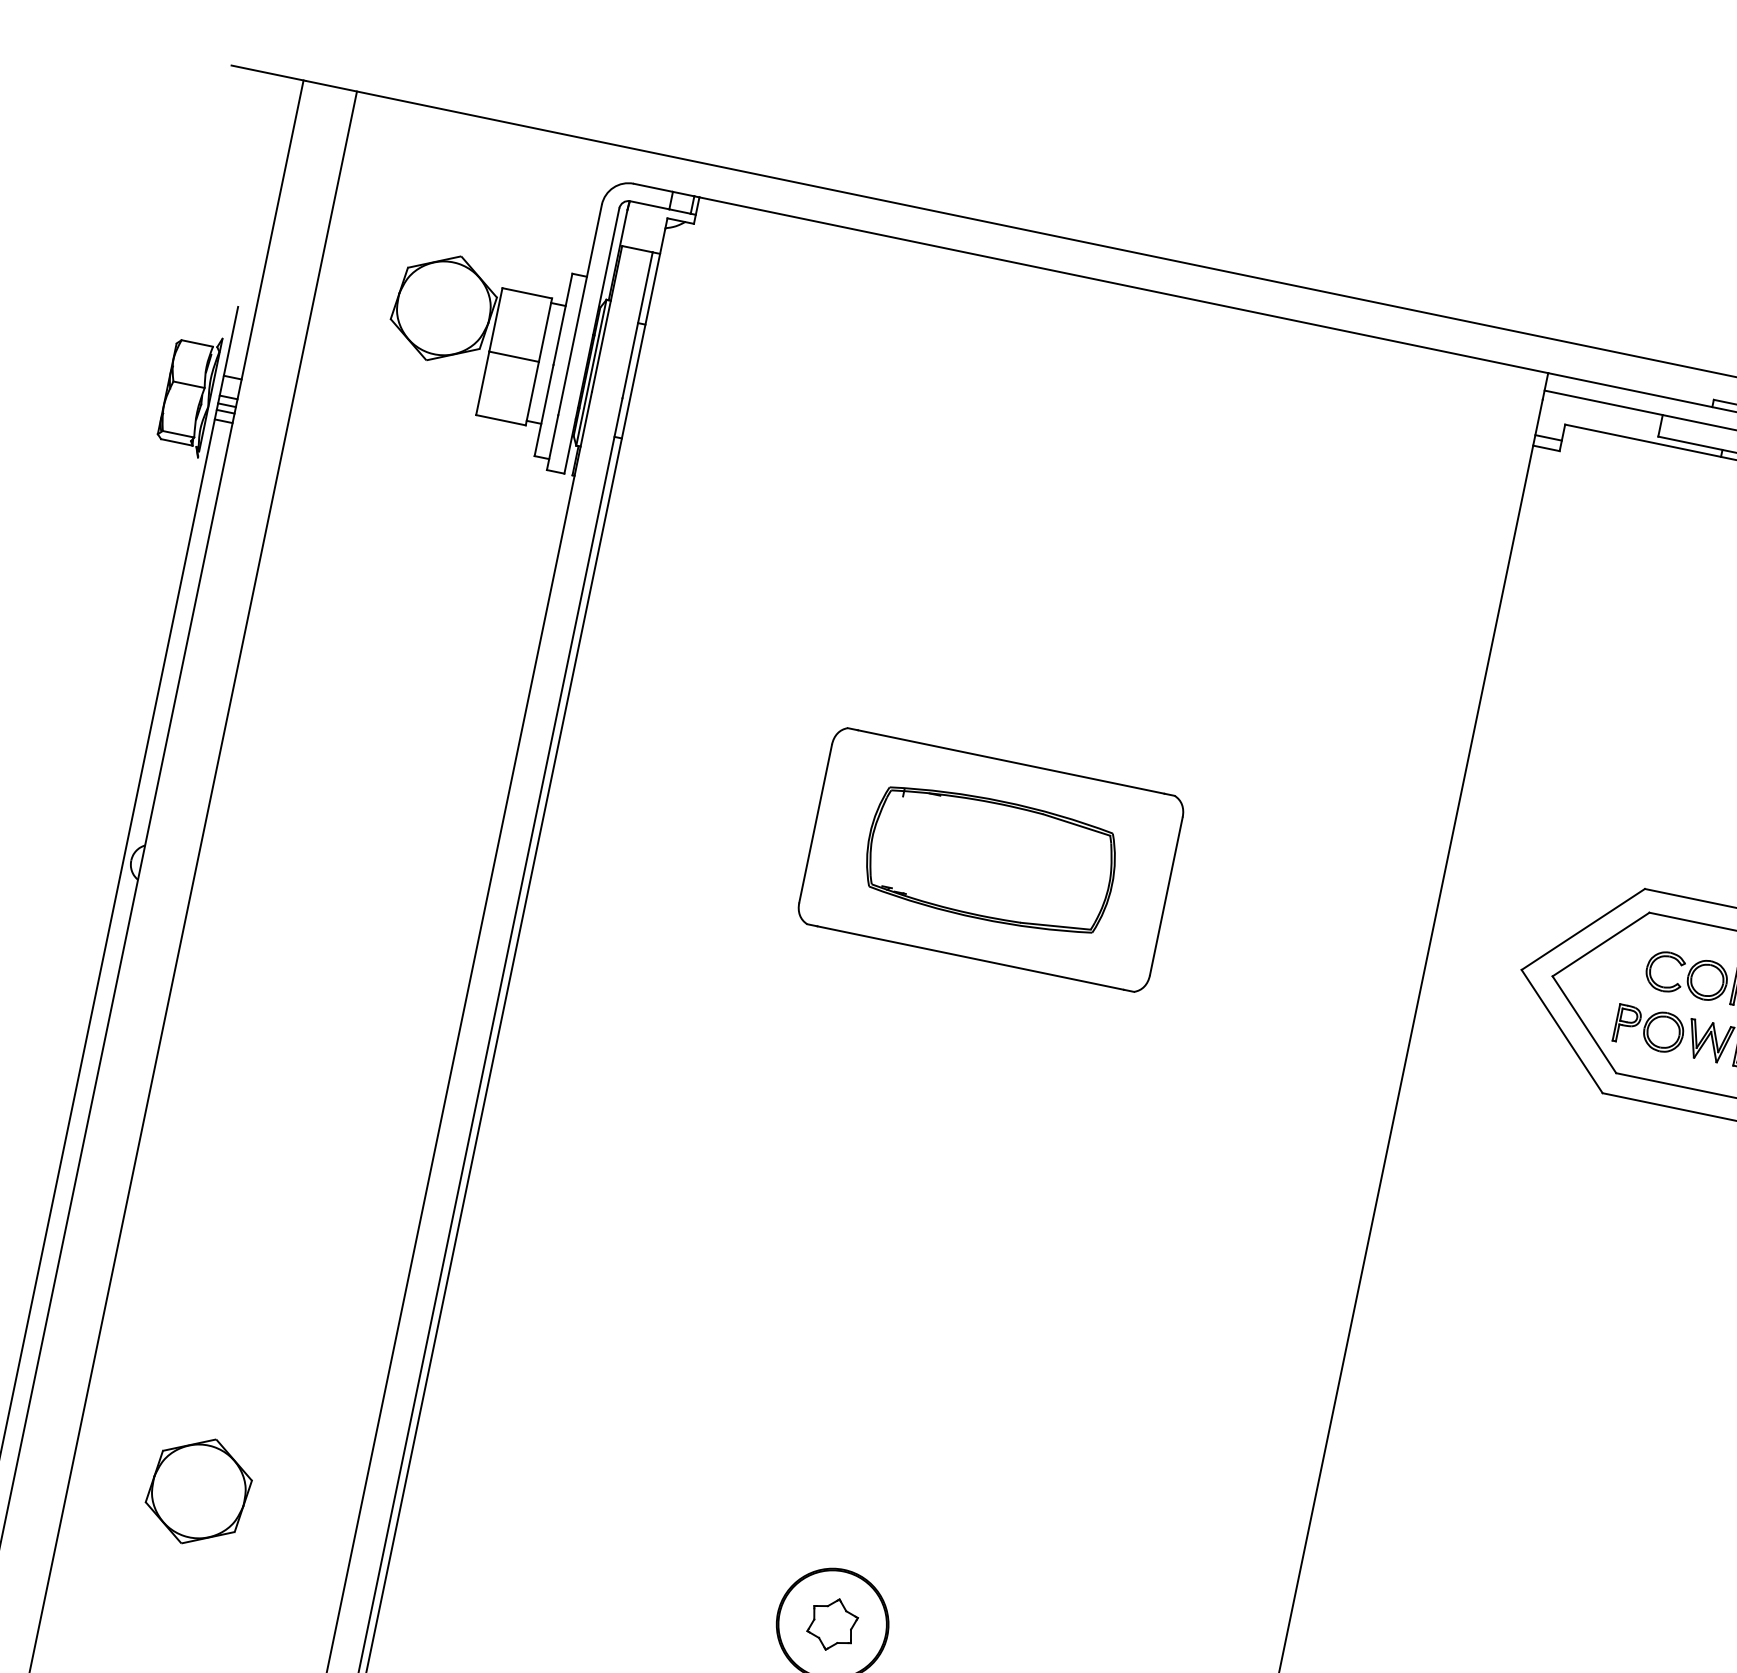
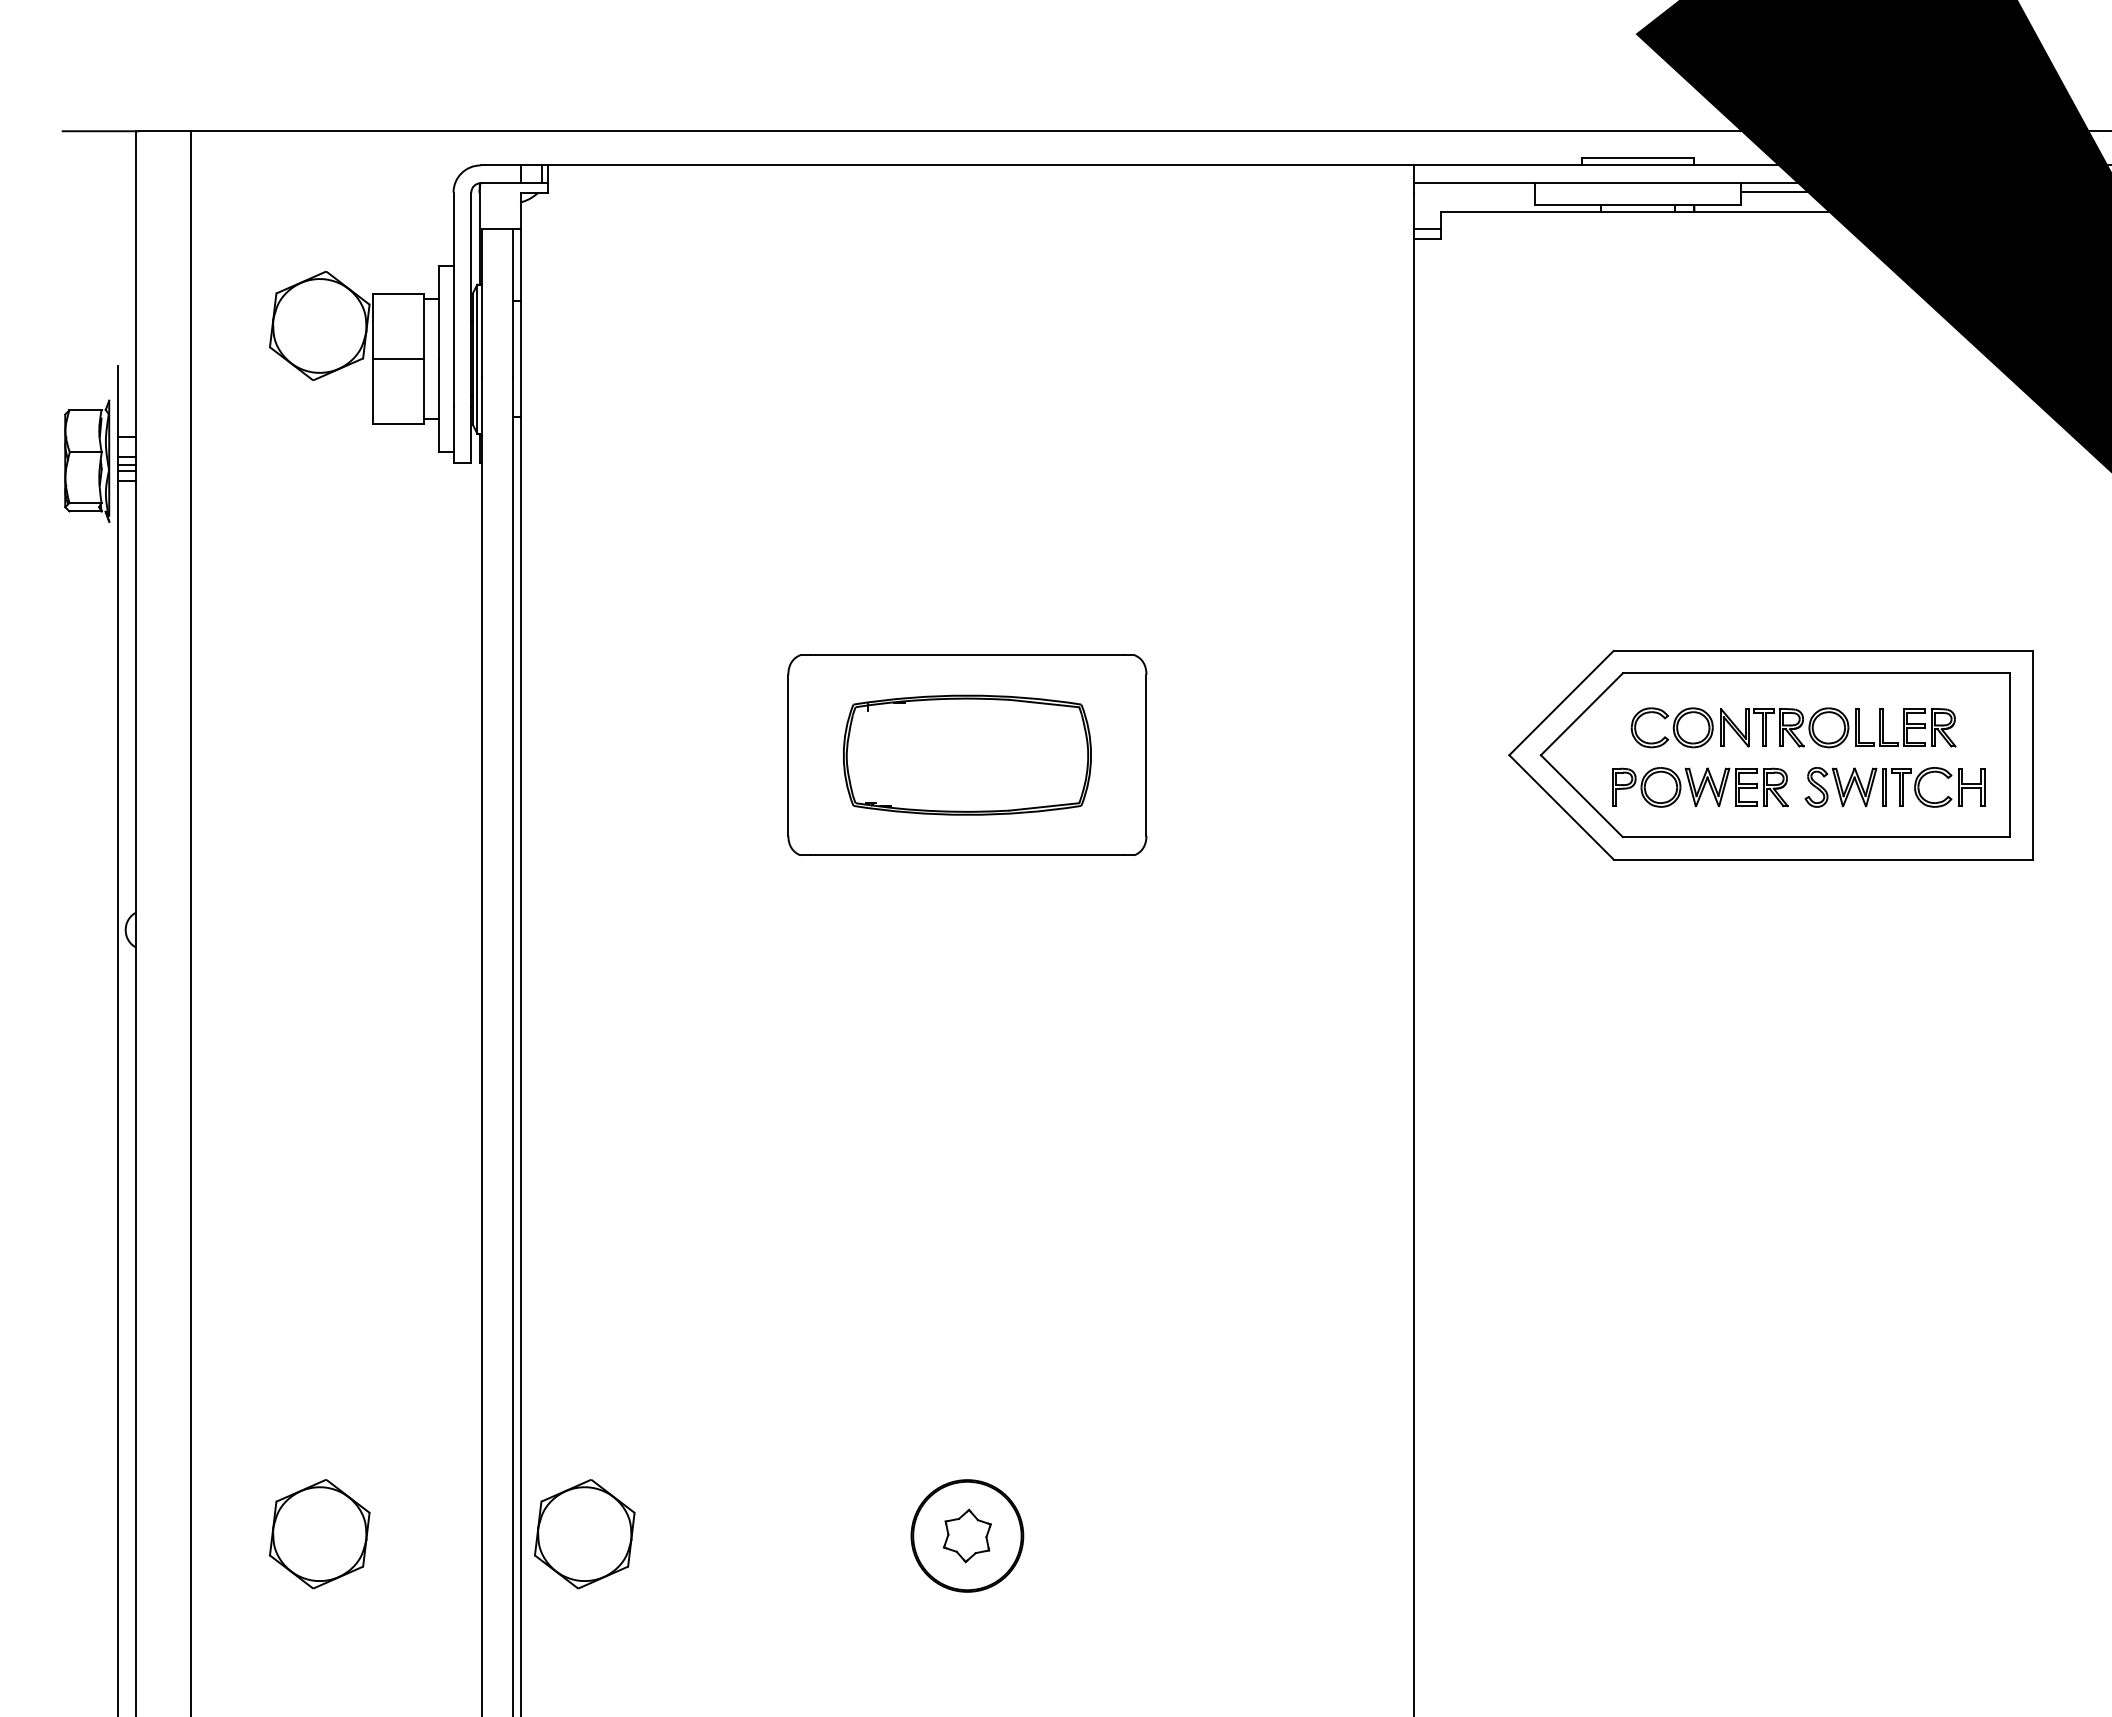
part: (458, 1545) -> (584, 1534), added

